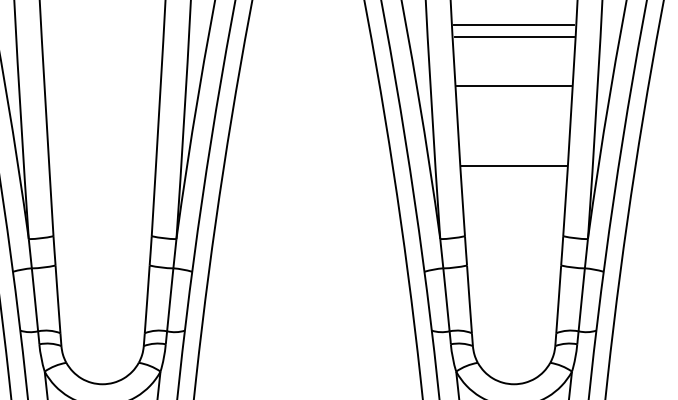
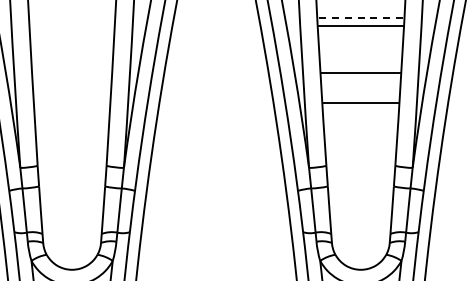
line: (513, 24) -> (360, 17), solid -> dashed
line: (513, 85) -> (360, 72), moved
line: (513, 165) -> (360, 103), moved

